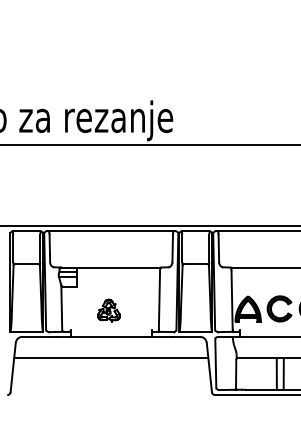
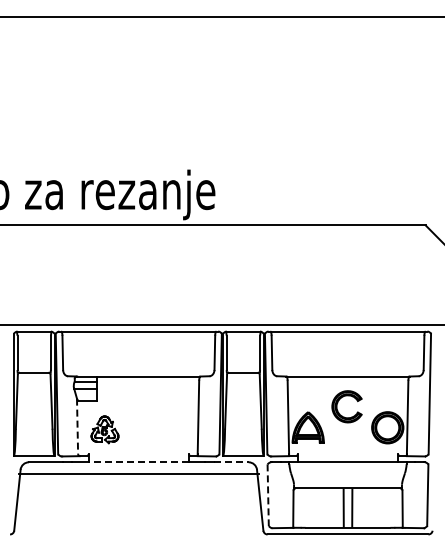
part: (272, 305) -> (338, 402), moved
line: (61, 307) -> (77, 426), solid -> dashed
part: (108, 310) -> (104, 429), moved
line: (111, 336) -> (138, 462), solid -> dashed
line: (186, 336) -> (232, 462), solid -> dashed
line: (111, 357) -> (138, 474), moved
line: (216, 363) -> (268, 495), solid -> dashed

